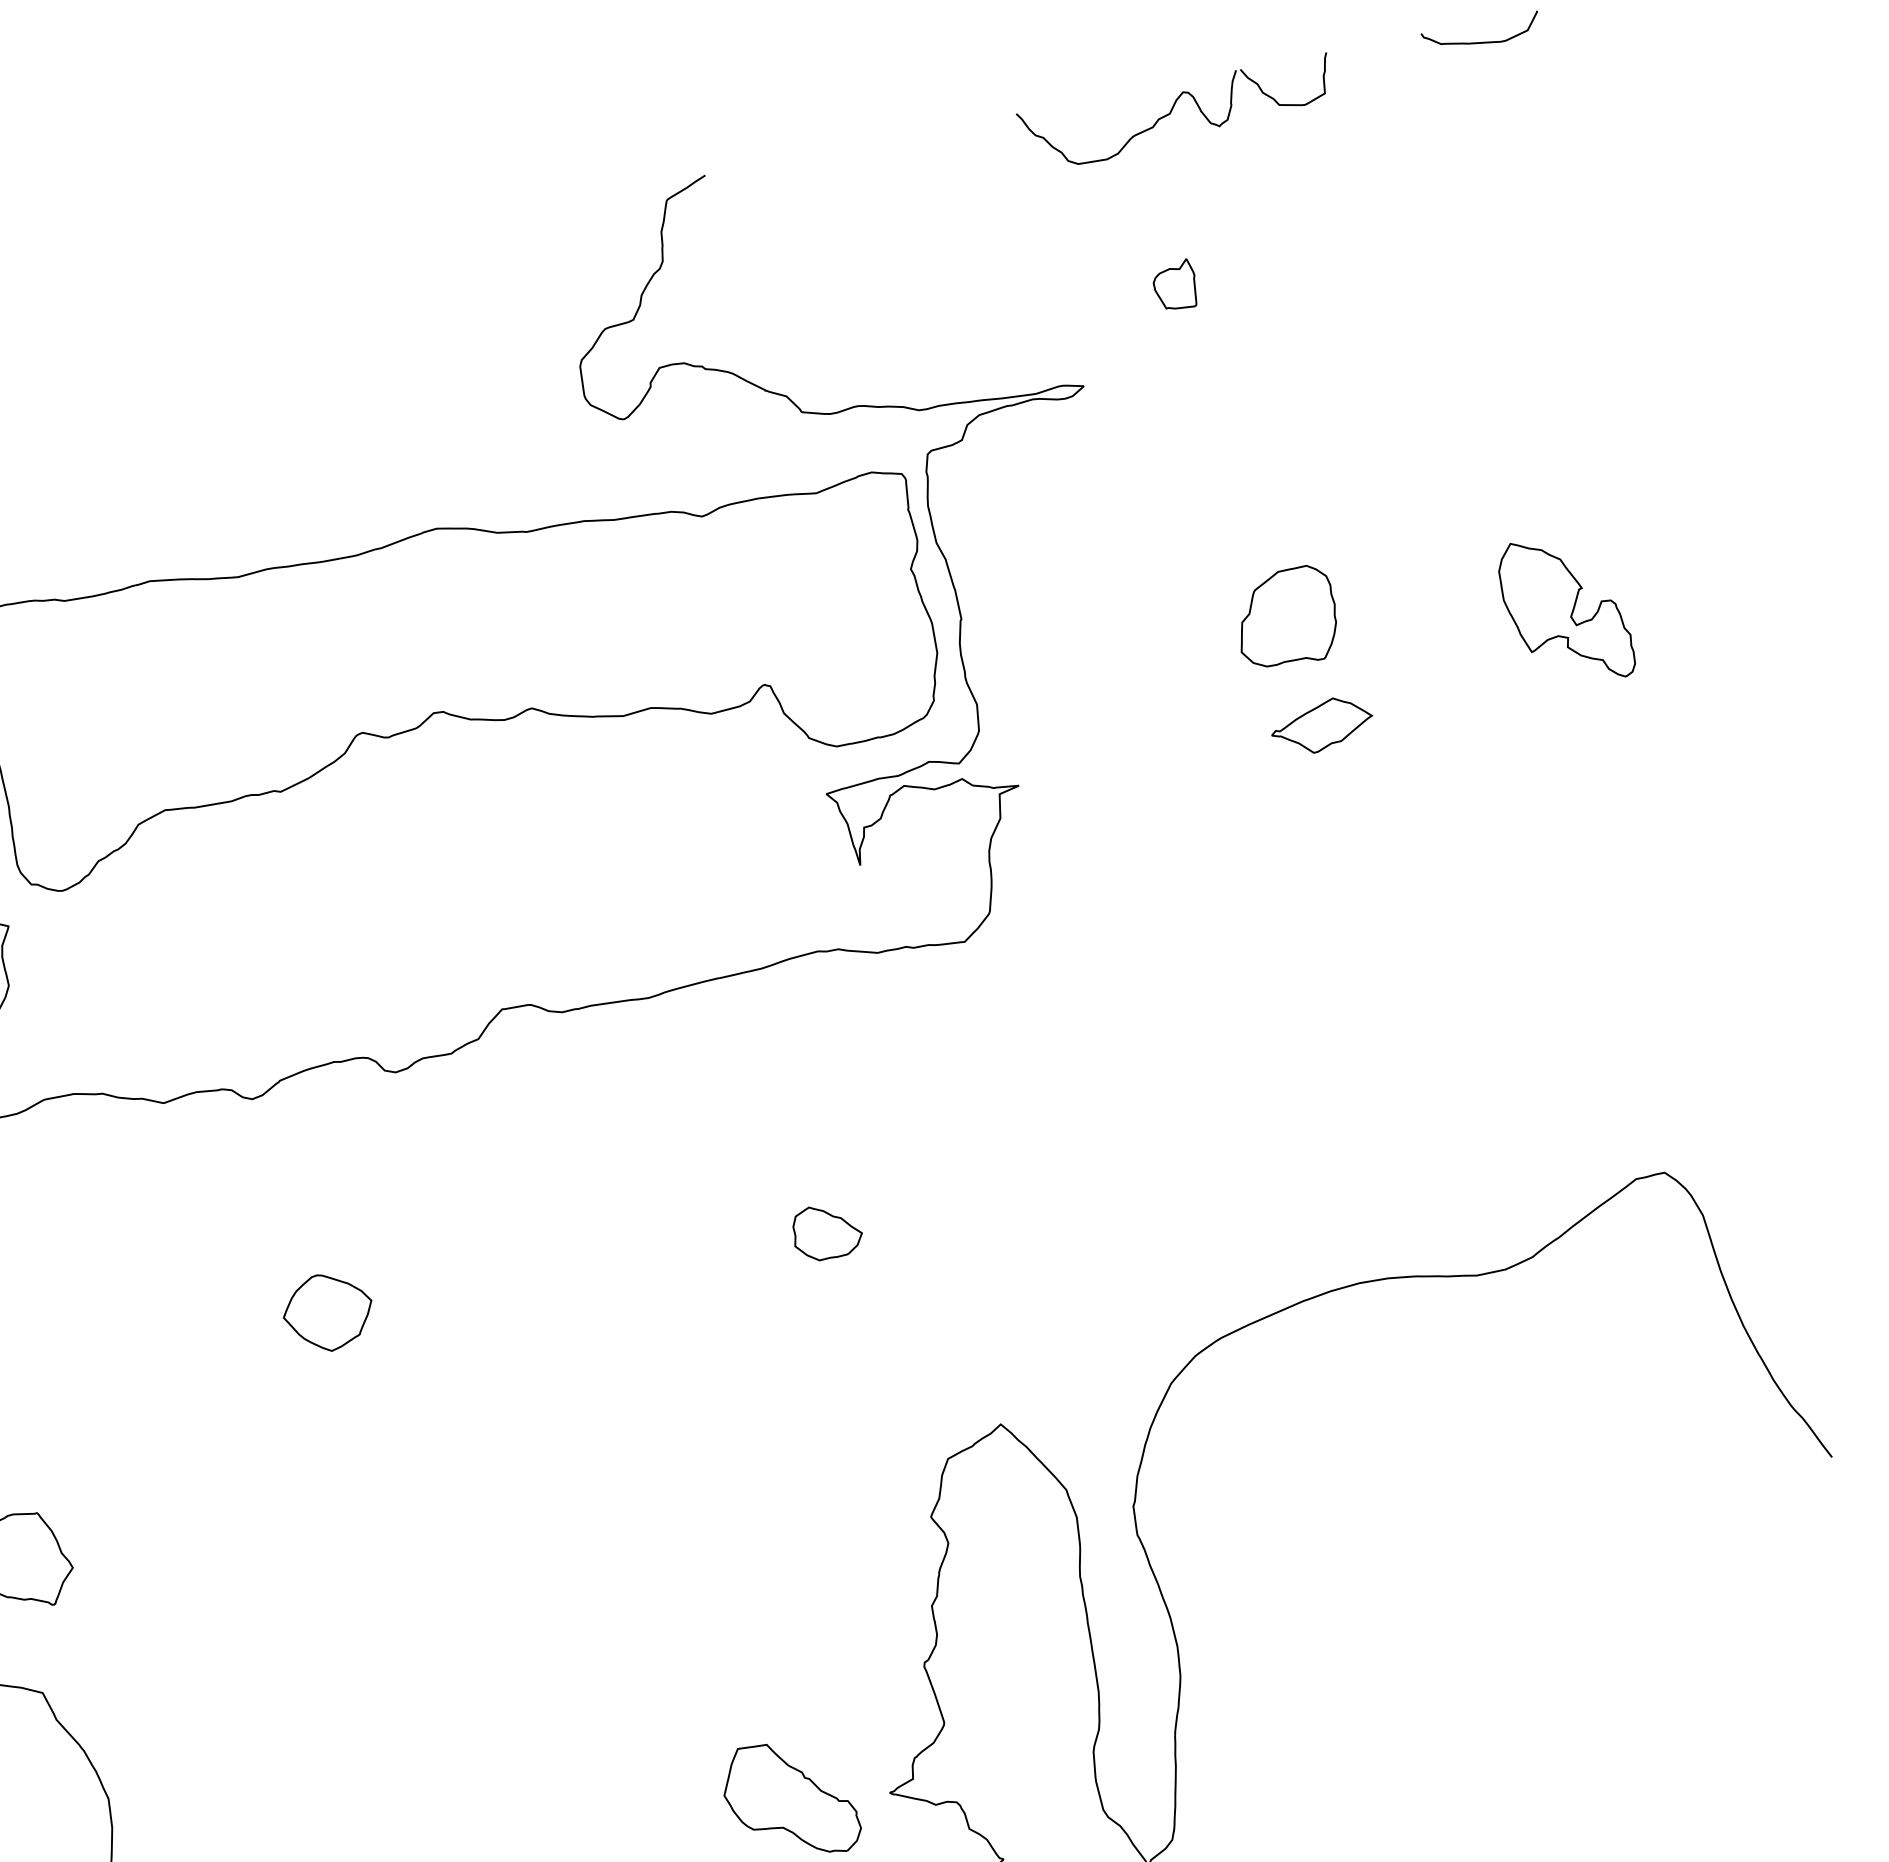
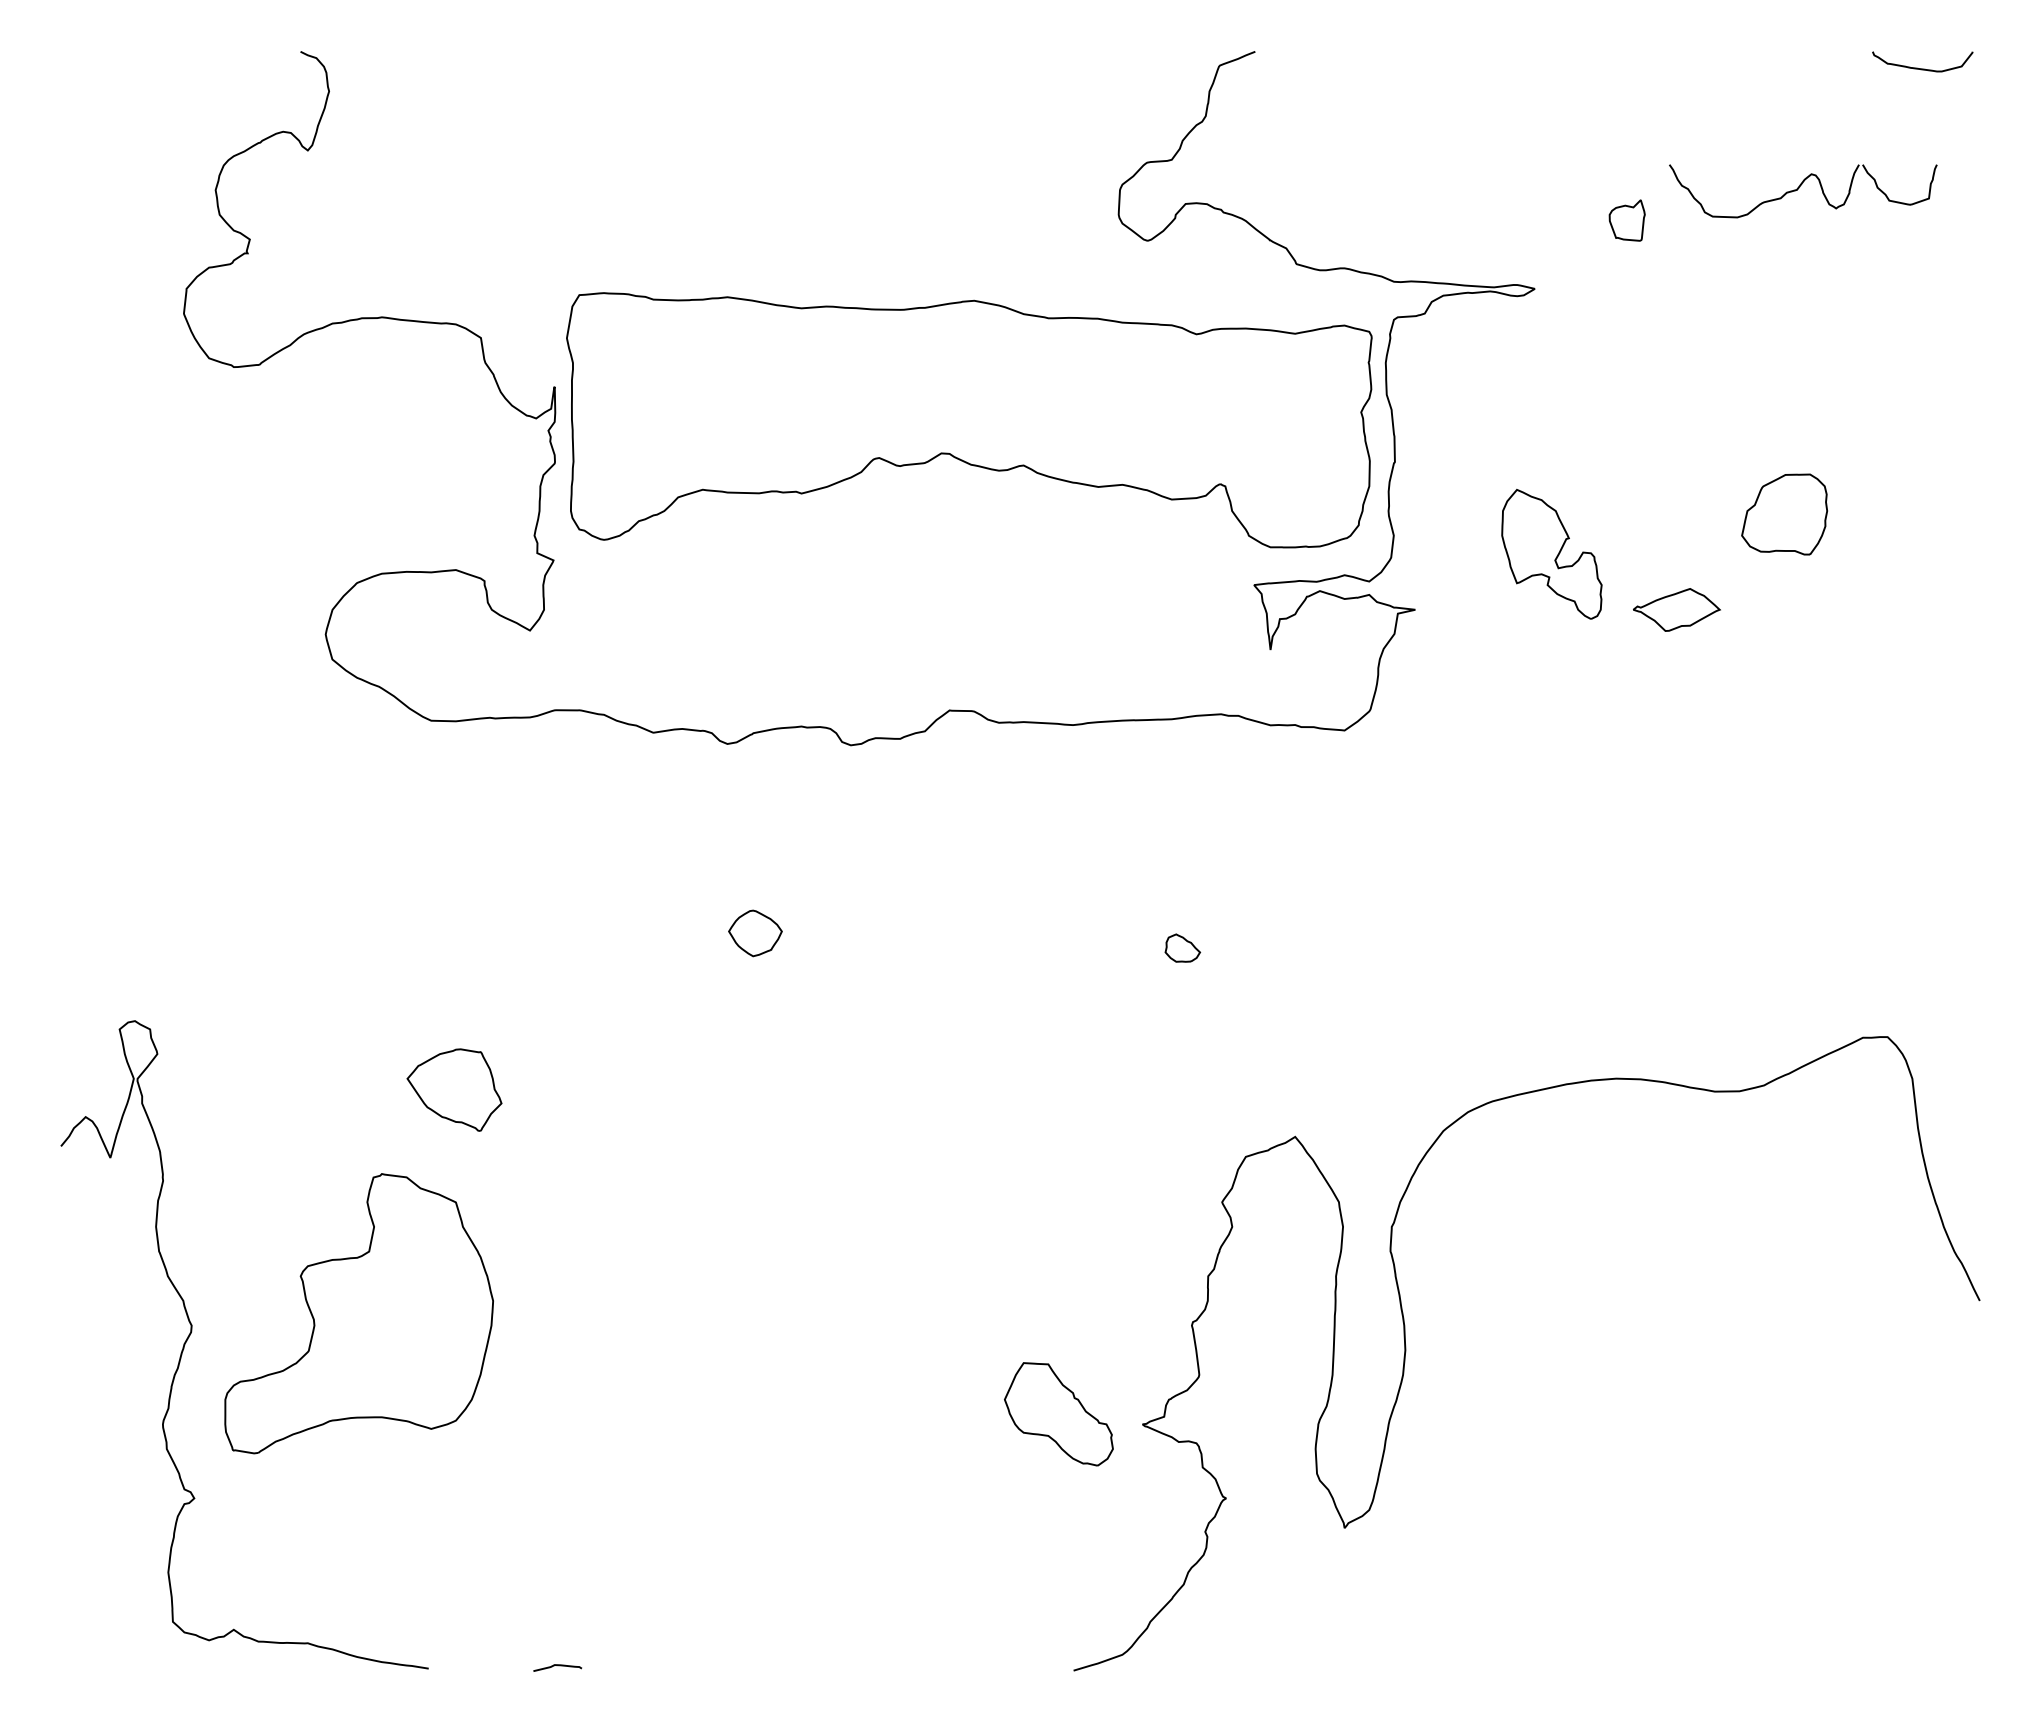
part: (1177, 114) -> (1803, 191), moved
part: (1565, 609) -> (1551, 553), moved
part: (1286, 618) -> (1784, 514), moved
part: (826, 1230) -> (1182, 947), size x0.6
part: (328, 1312) -> (755, 933), size x0.7

